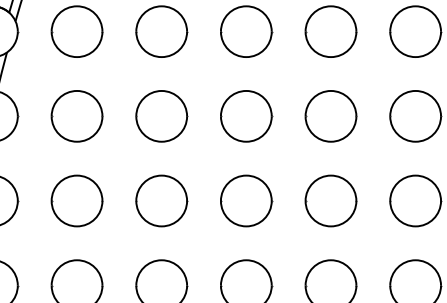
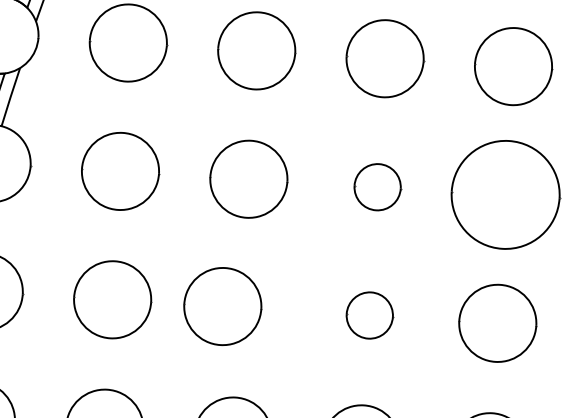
part: (246, 116) -> (377, 187), size x0.6
part: (330, 116) -> (504, 195), size x1.4
part: (161, 200) -> (222, 305), moved
part: (246, 200) -> (369, 314), size x0.6

